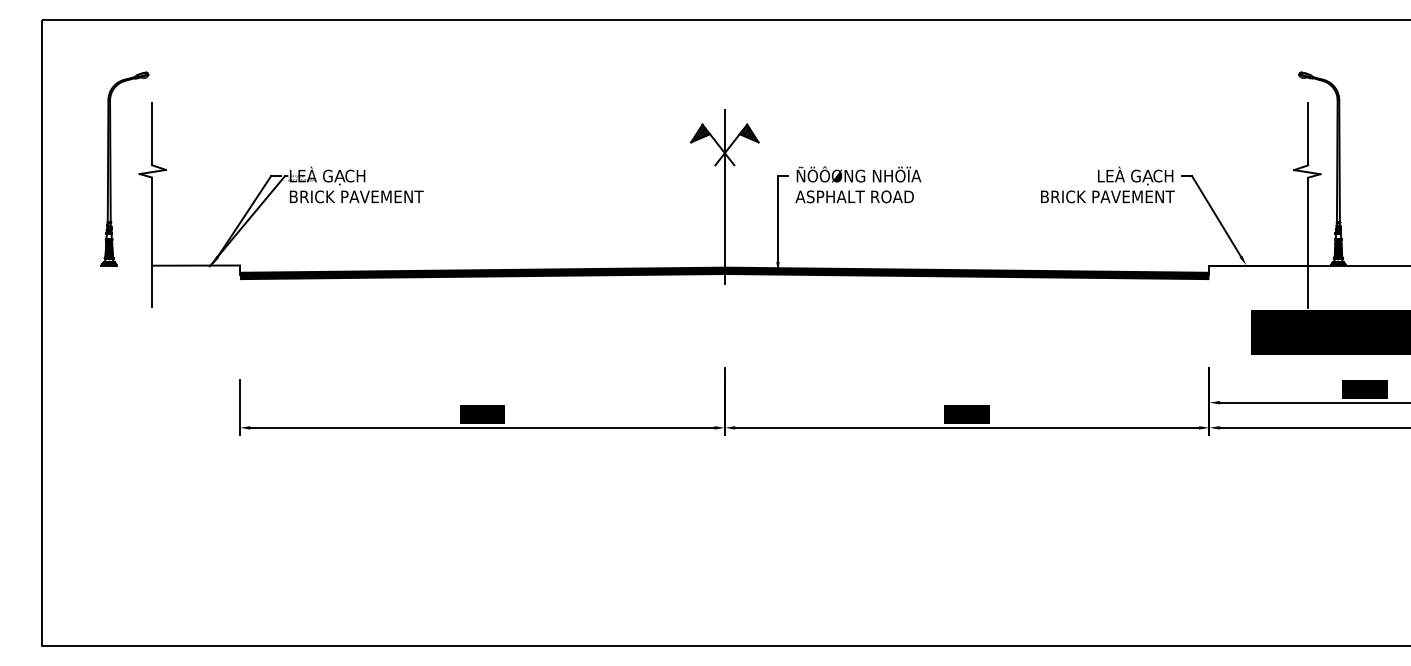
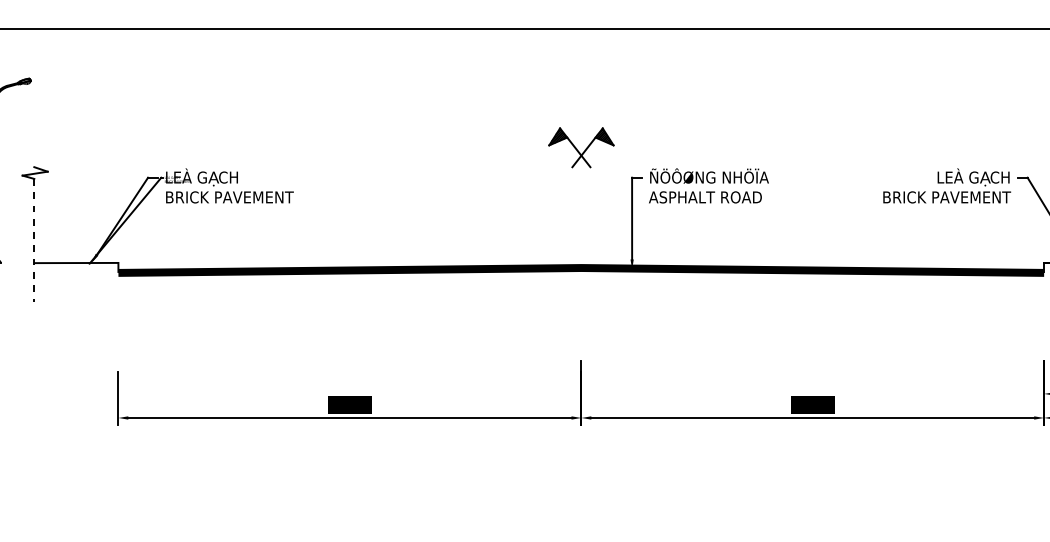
line: (151, 134) -> (33, 137), removed
line: (724, 197) -> (581, 198), removed
line: (151, 242) -> (33, 240), solid -> dashed

